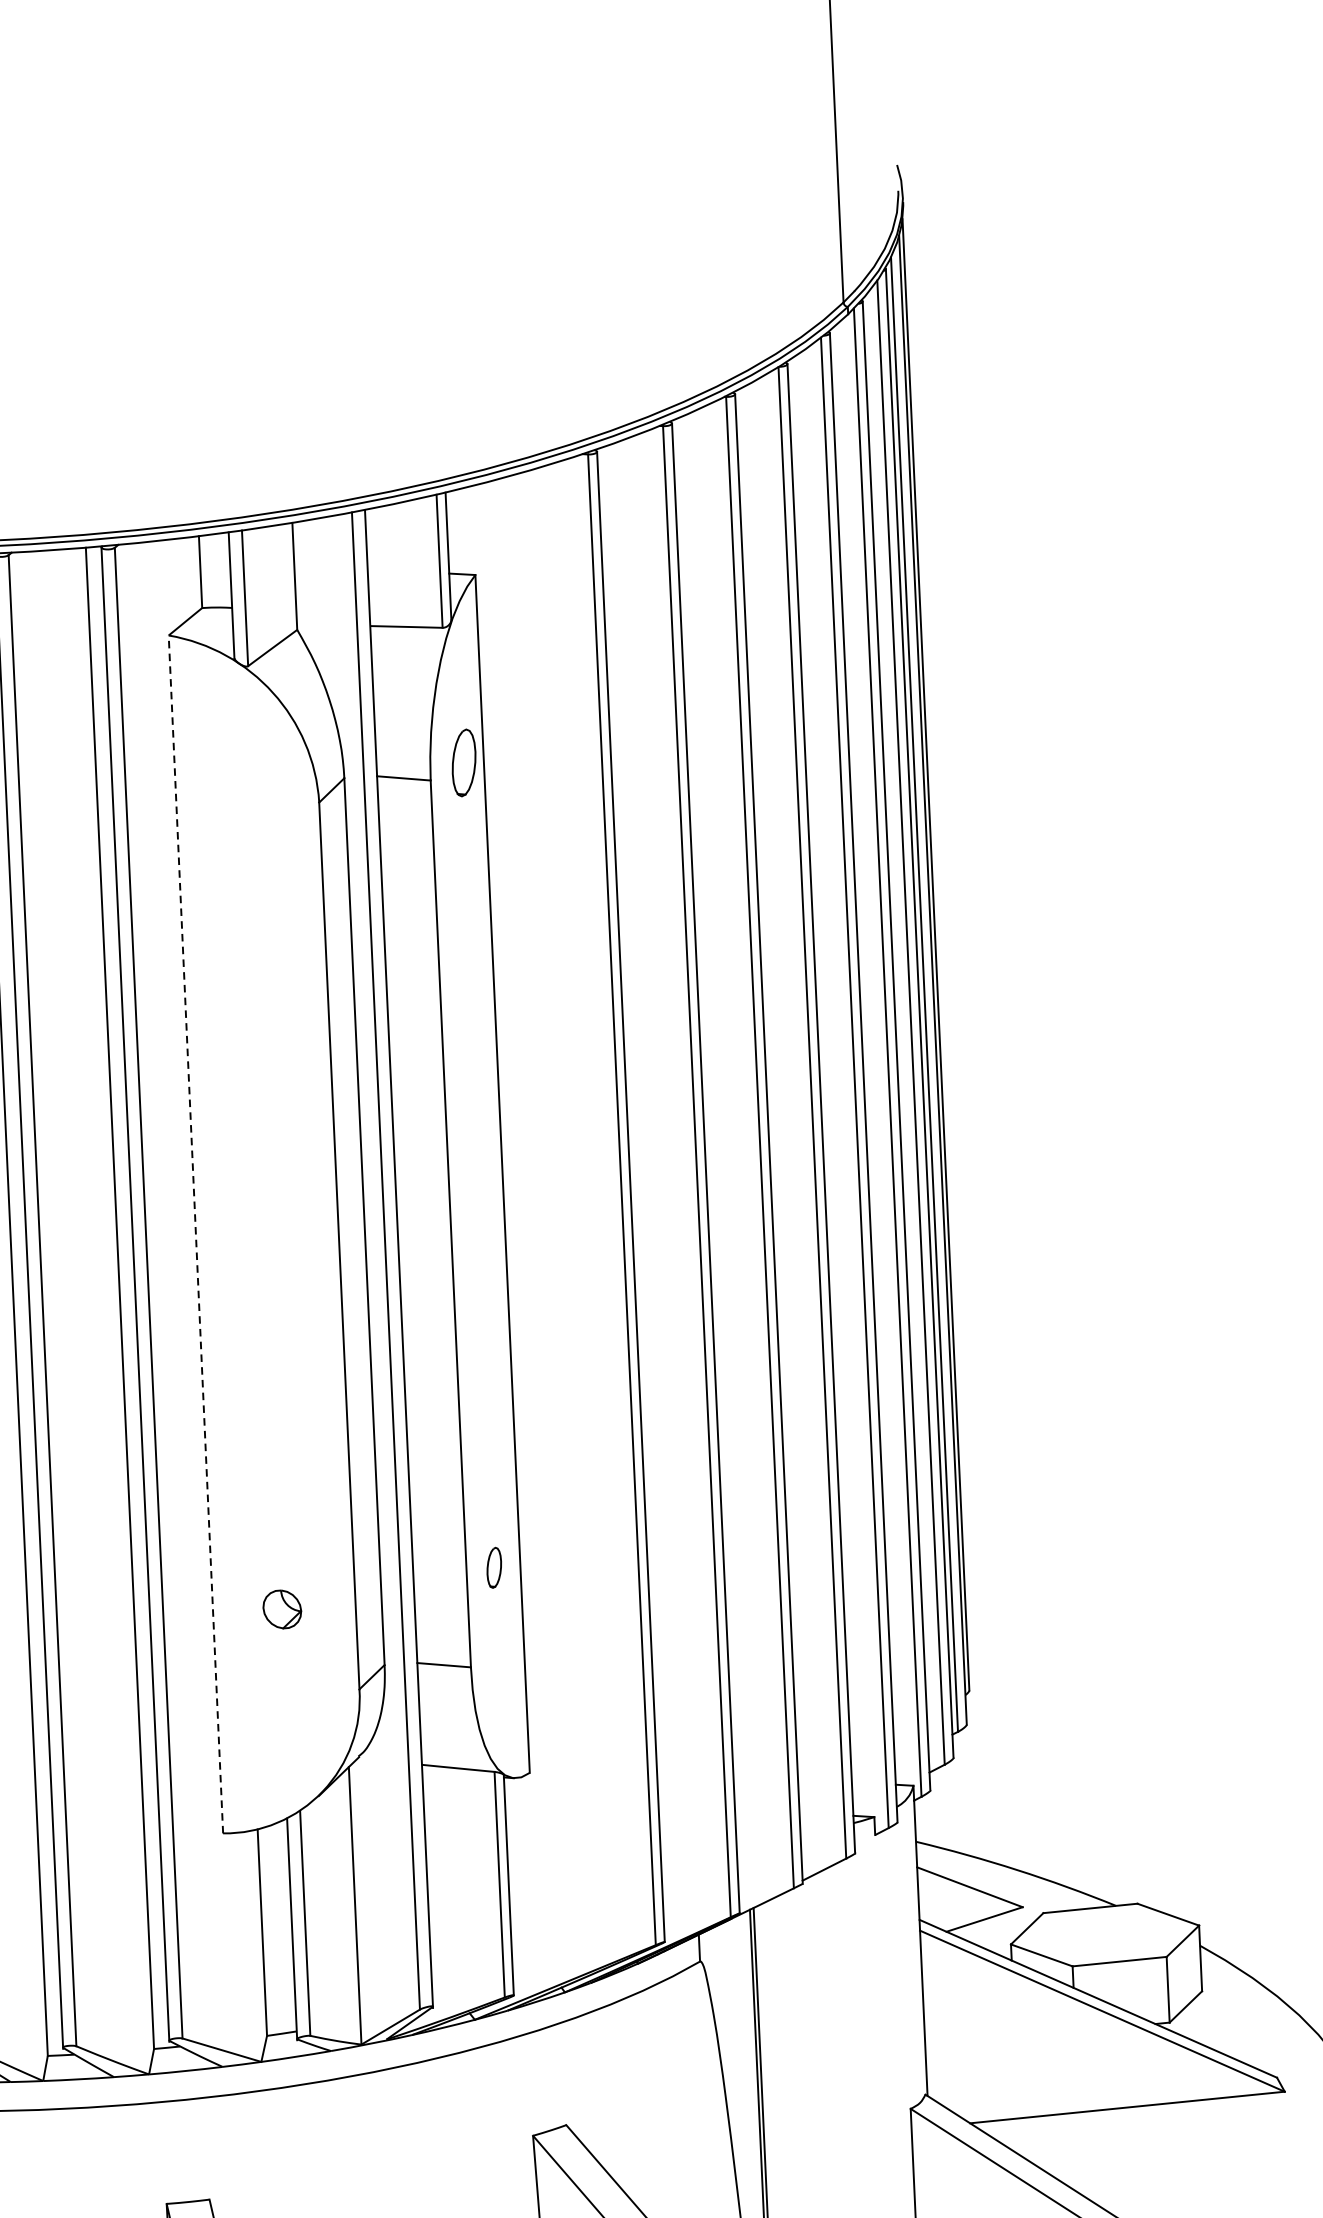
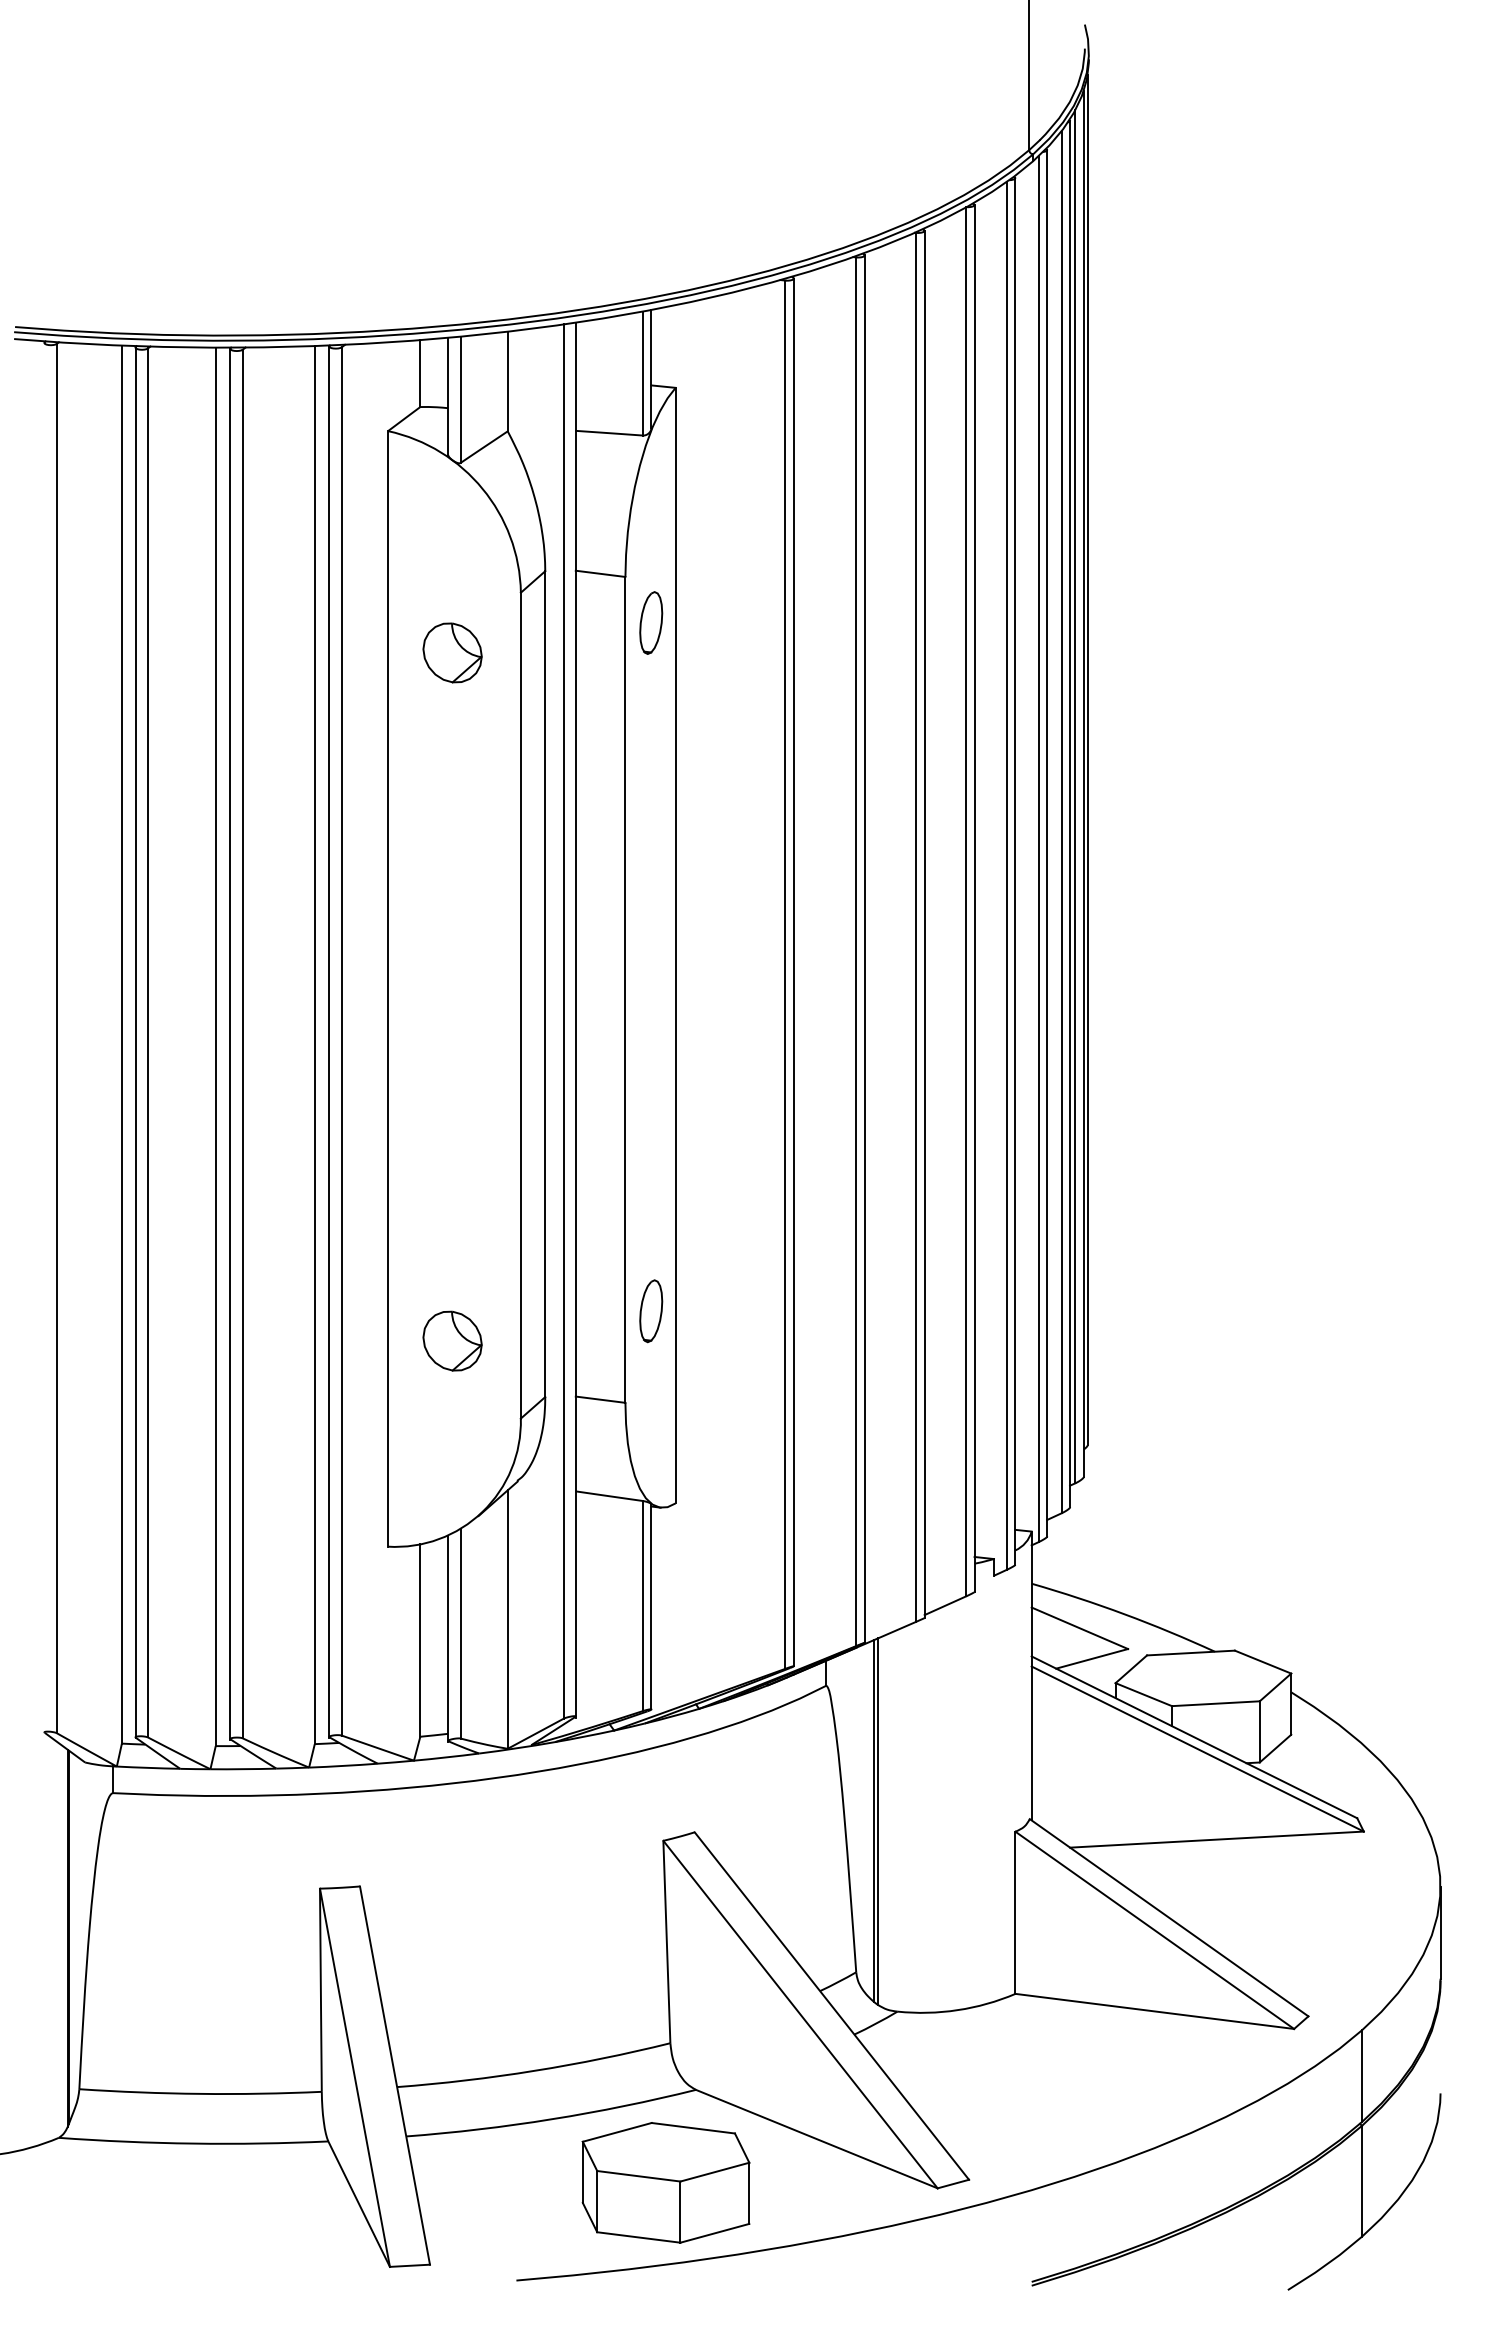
part: (464, 762) -> (651, 622), moved
part: (248, 870) -> (452, 652), added
line: (196, 1233) -> (388, 988), dashed -> solid
part: (494, 1568) -> (651, 1311), size x1.67
part: (282, 1608) -> (452, 1340), size x1.67

